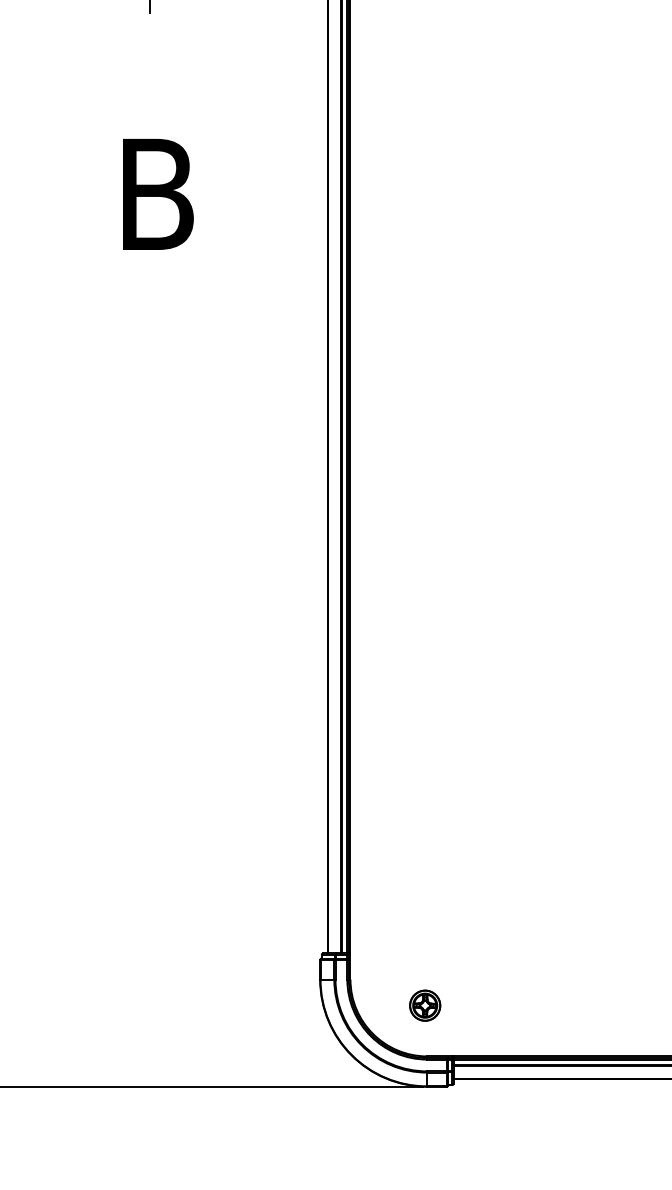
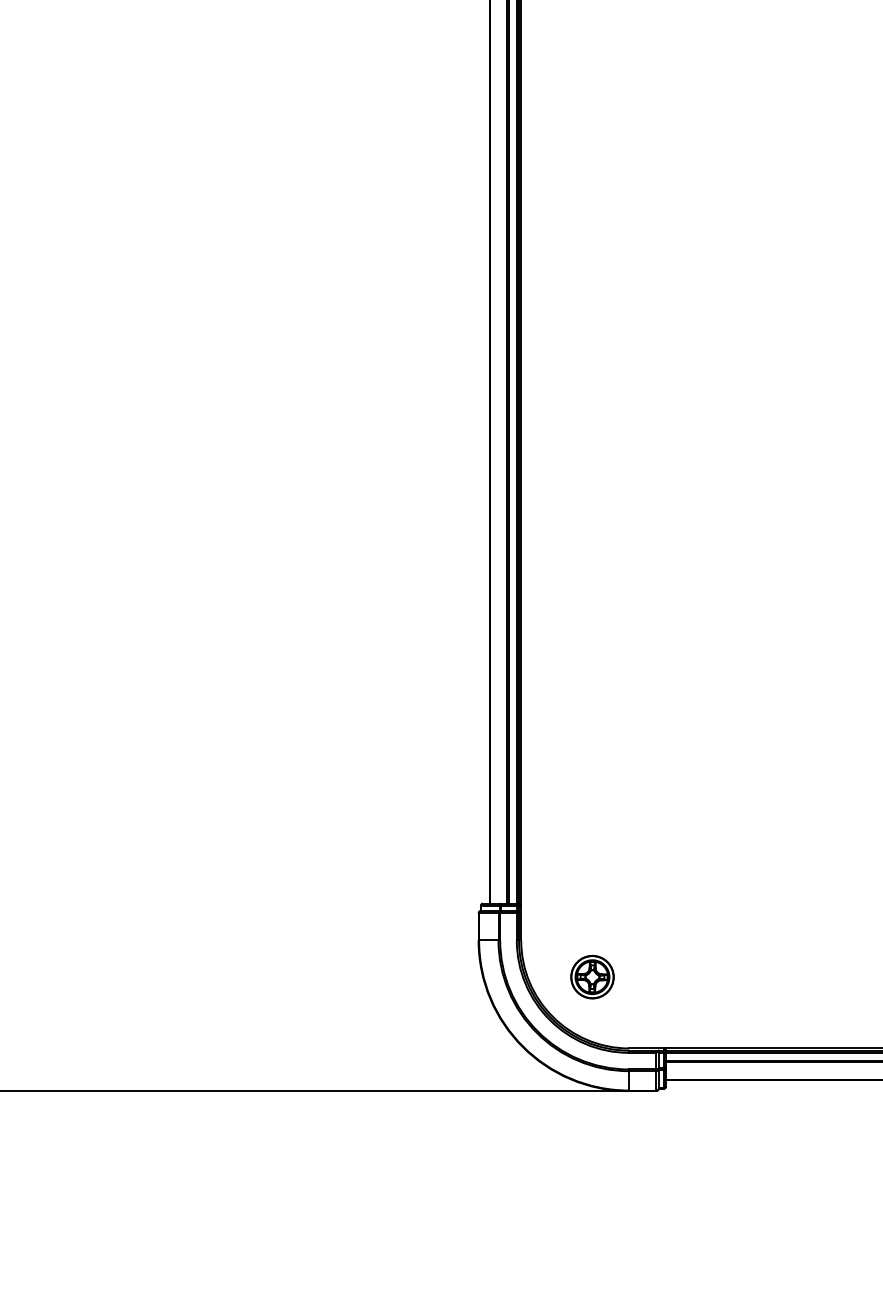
part: (425, 1005) -> (592, 976), moved

